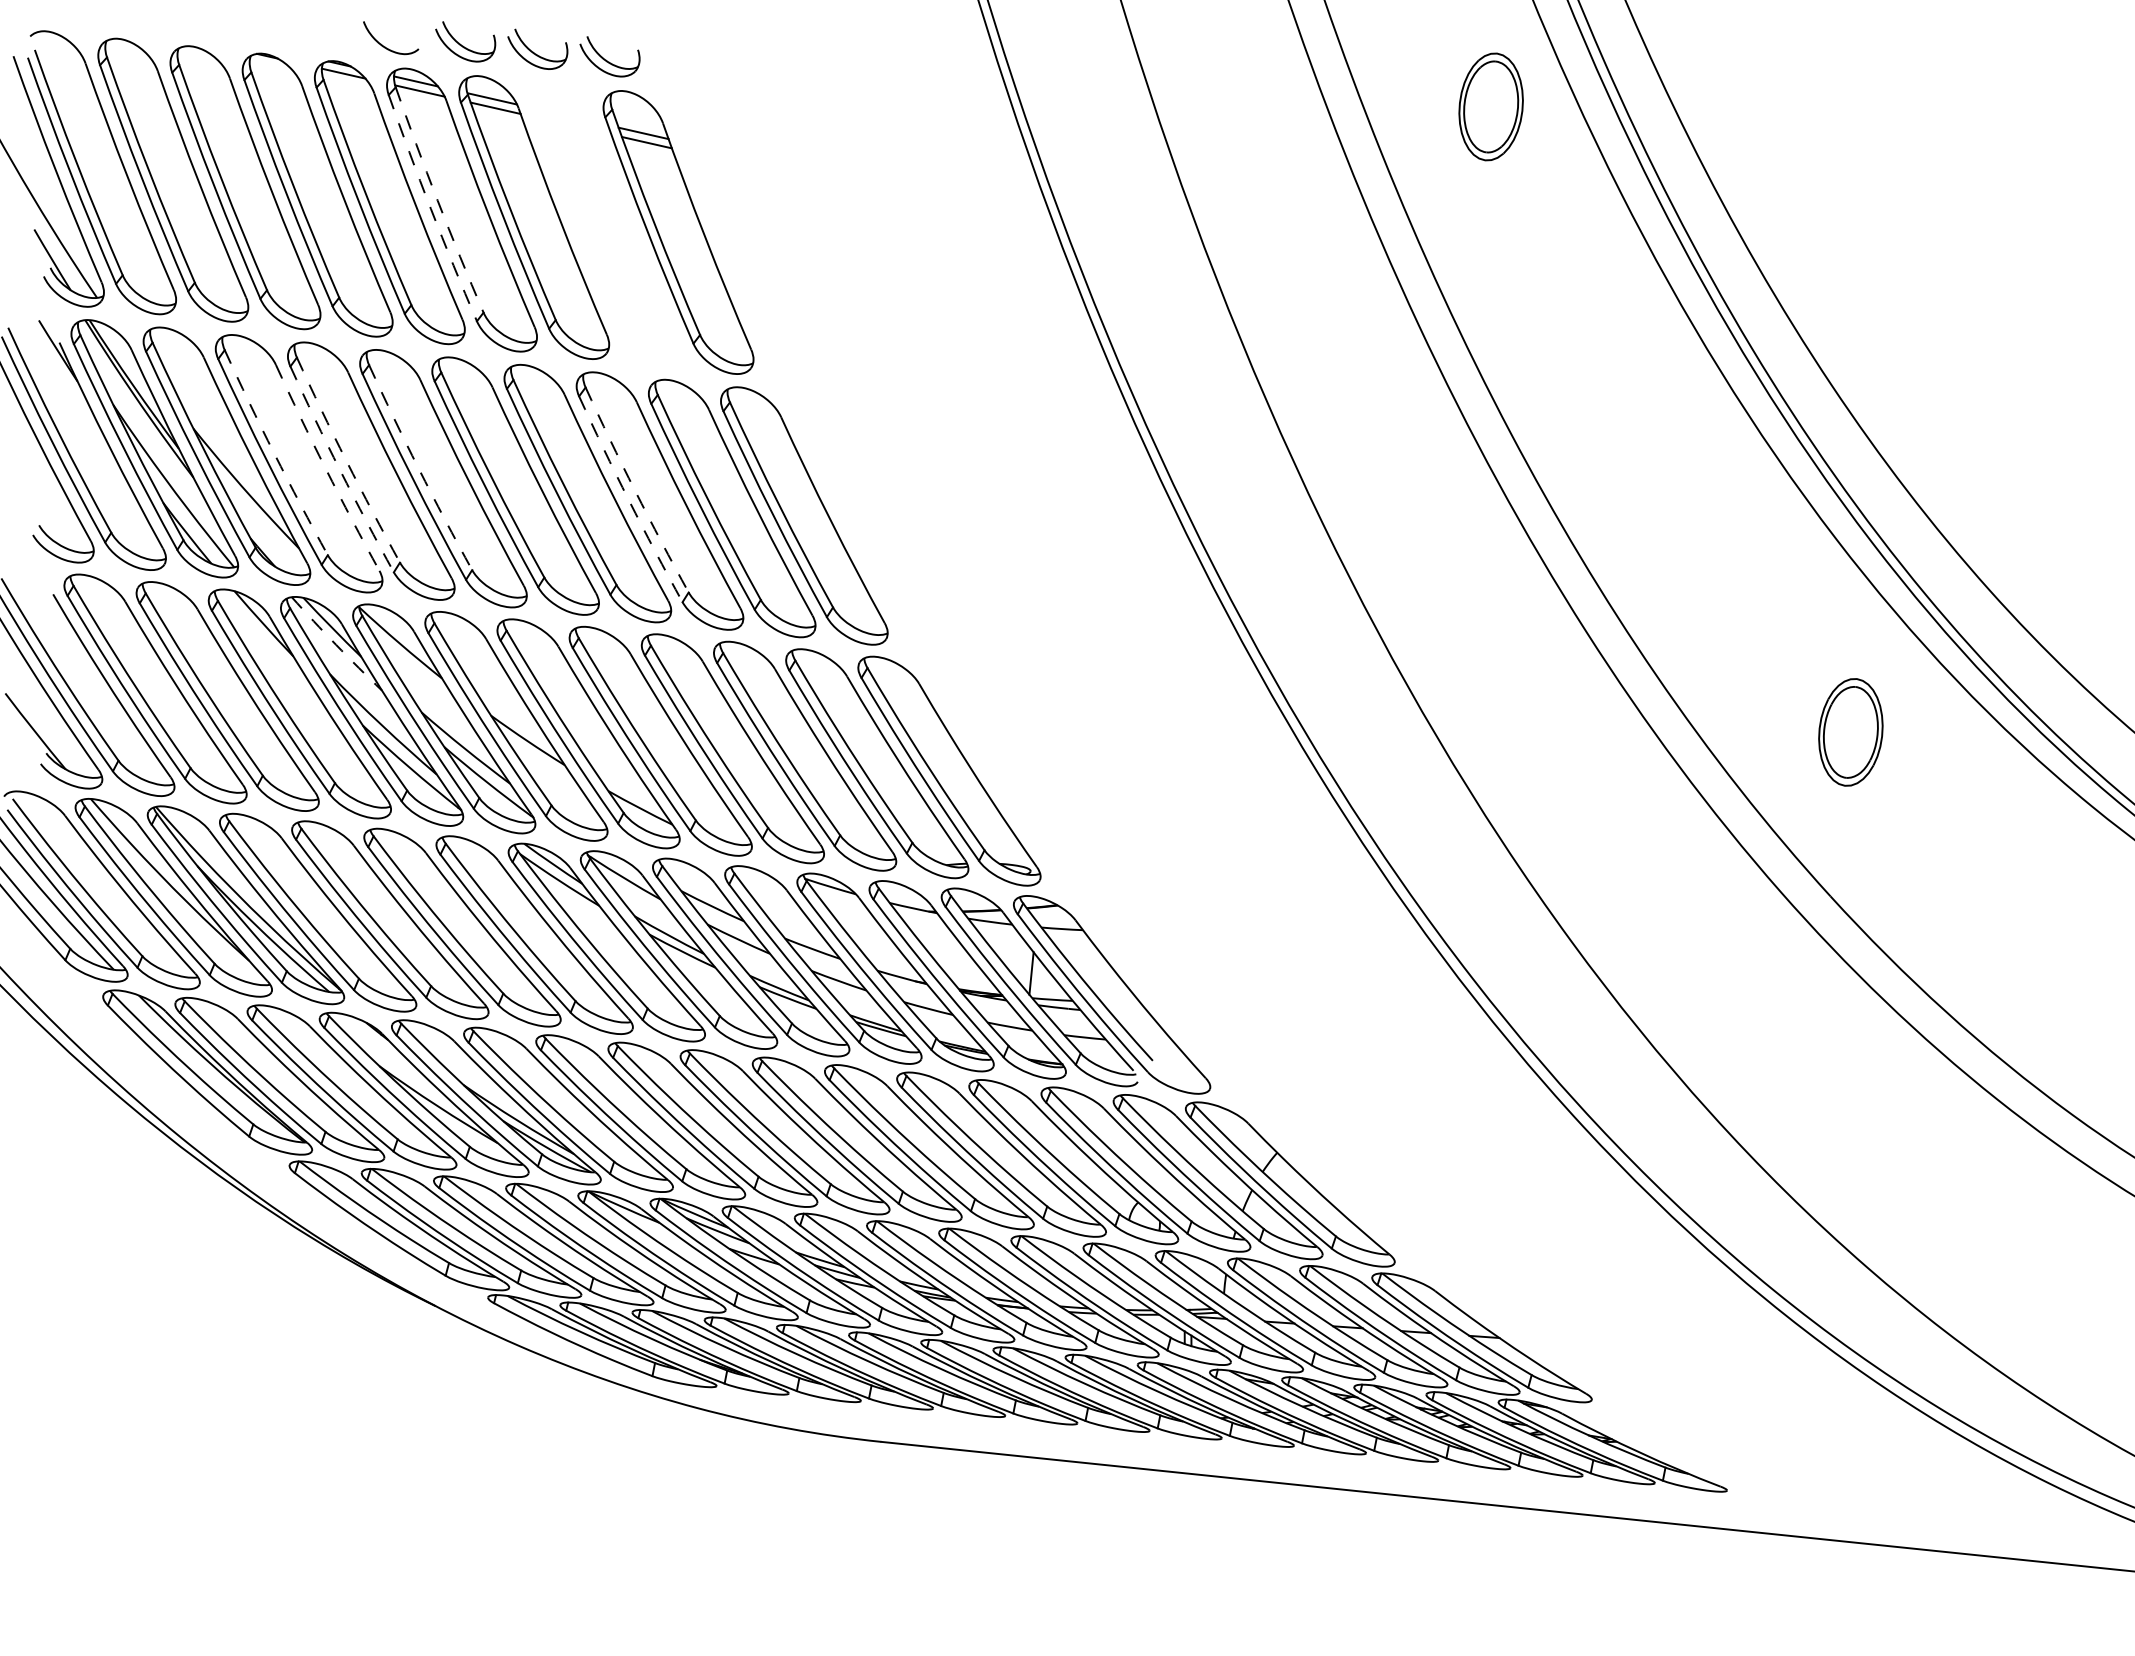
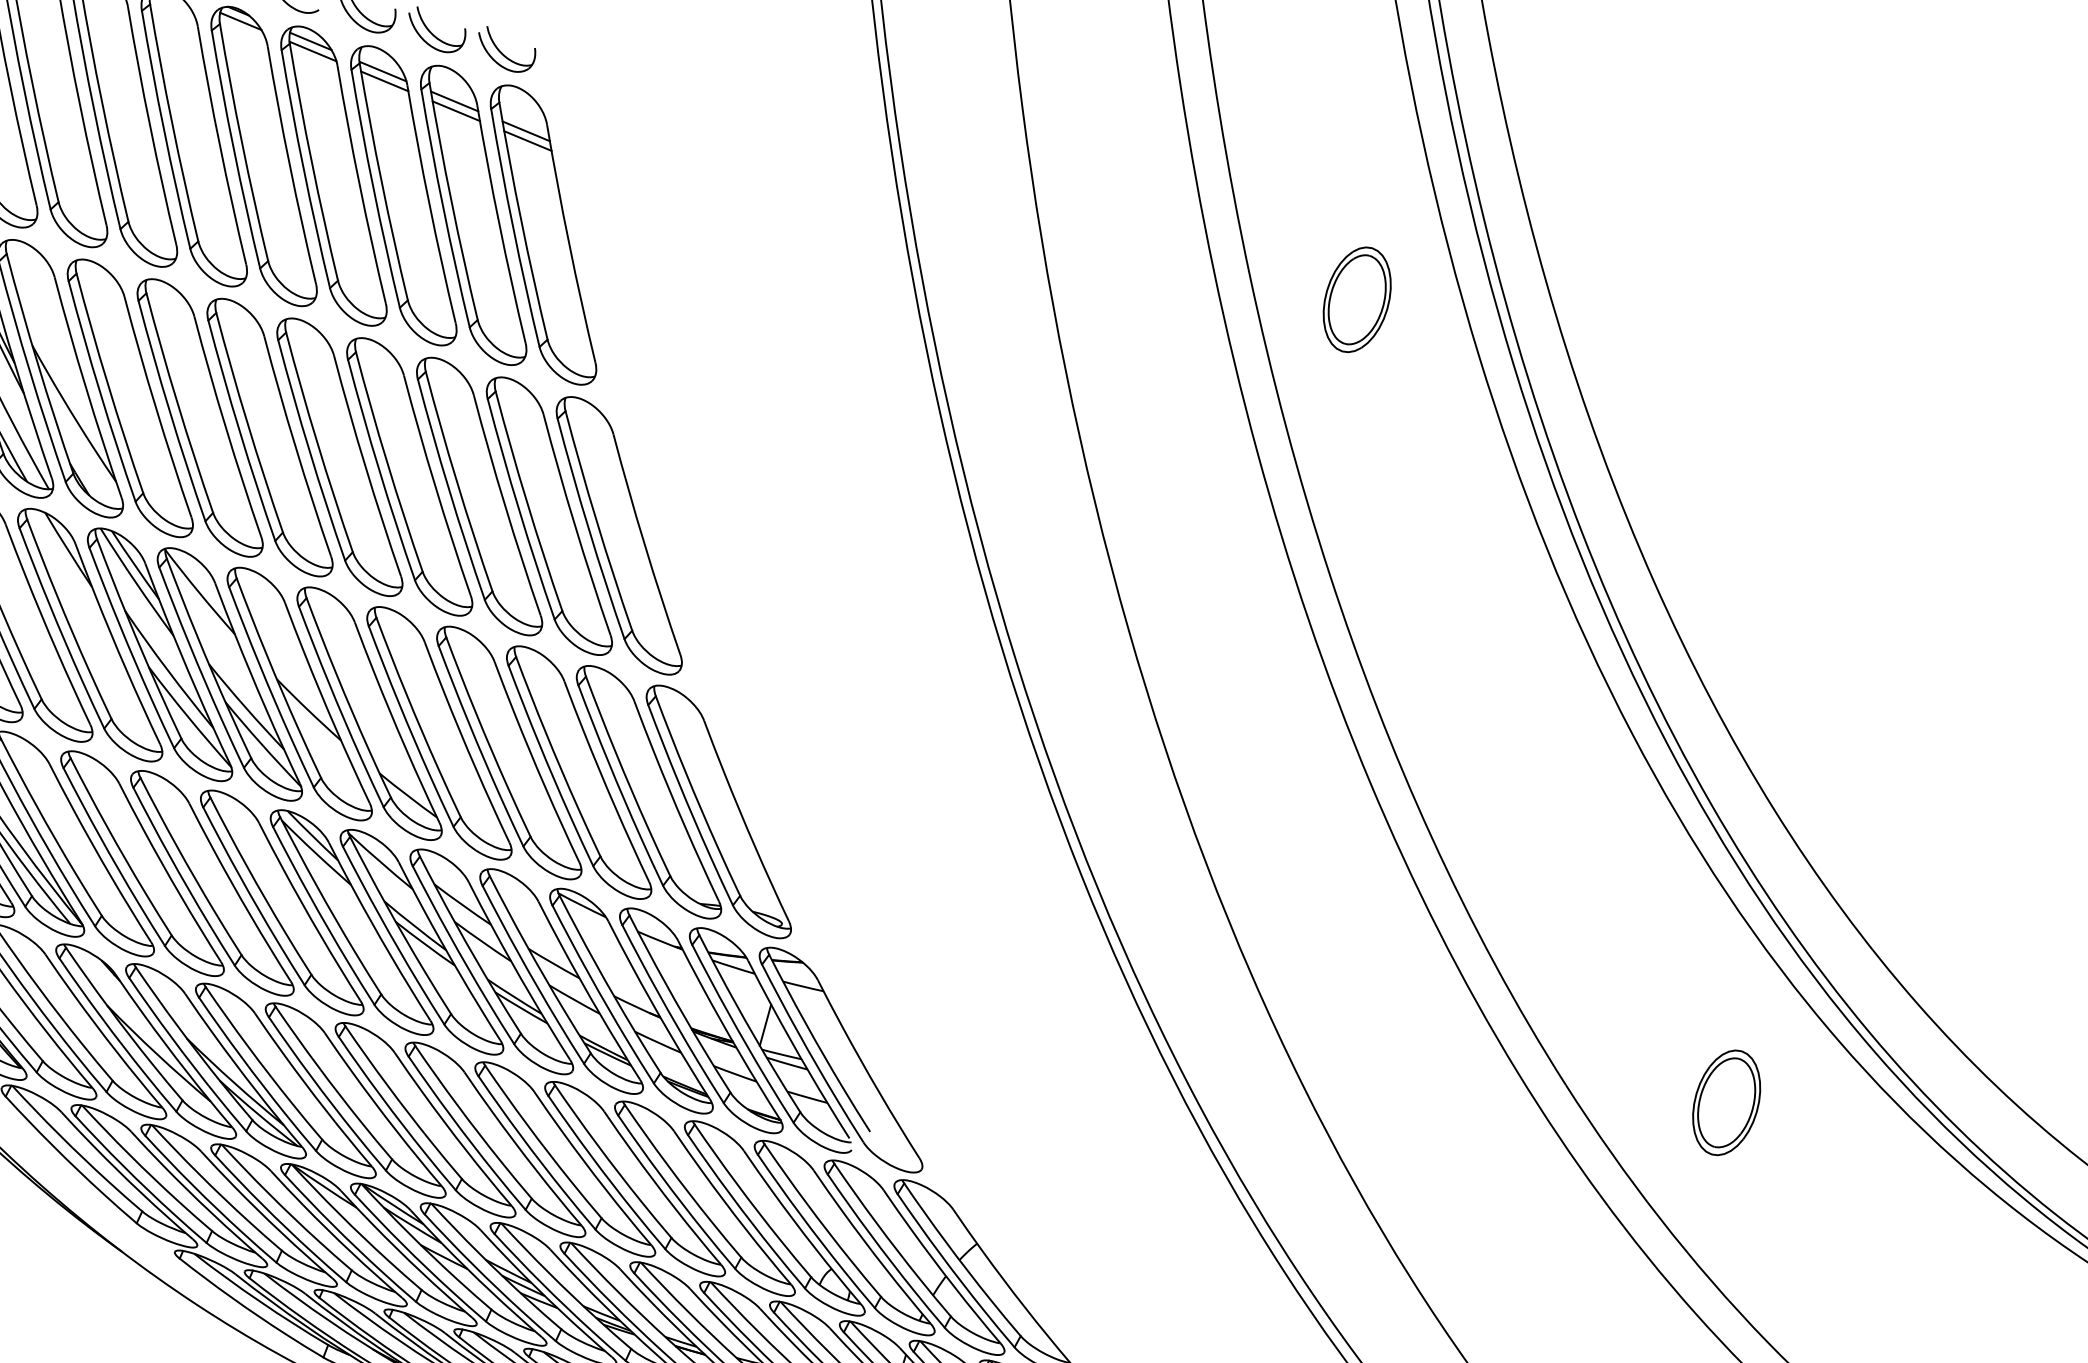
part: (1490, 106) -> (1356, 299), moved
arc: (437, 200) -> (311, 162), dashed -> solid
arc: (430, 208) -> (303, 169), dashed -> solid
part: (606, 224) -> (474, 214), added
arc: (274, 453) -> (108, 383), dashed -> solid
arc: (346, 461) -> (177, 404), dashed -> solid
arc: (325, 468) -> (155, 407), dashed -> solid
arc: (418, 468) -> (247, 423), dashed -> solid
arc: (340, 470) -> (170, 411), dashed -> solid
arc: (635, 490) -> (457, 481), dashed -> solid
arc: (628, 500) -> (448, 490), dashed -> solid
arc: (336, 644) -> (136, 582), dashed -> solid
part: (1850, 732) -> (1726, 1102), moved

